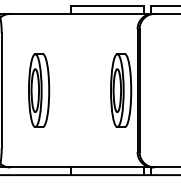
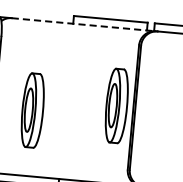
line: (81, 13) -> (83, 24), solid -> dashed
part: (39, 90) -> (33, 110), moved

